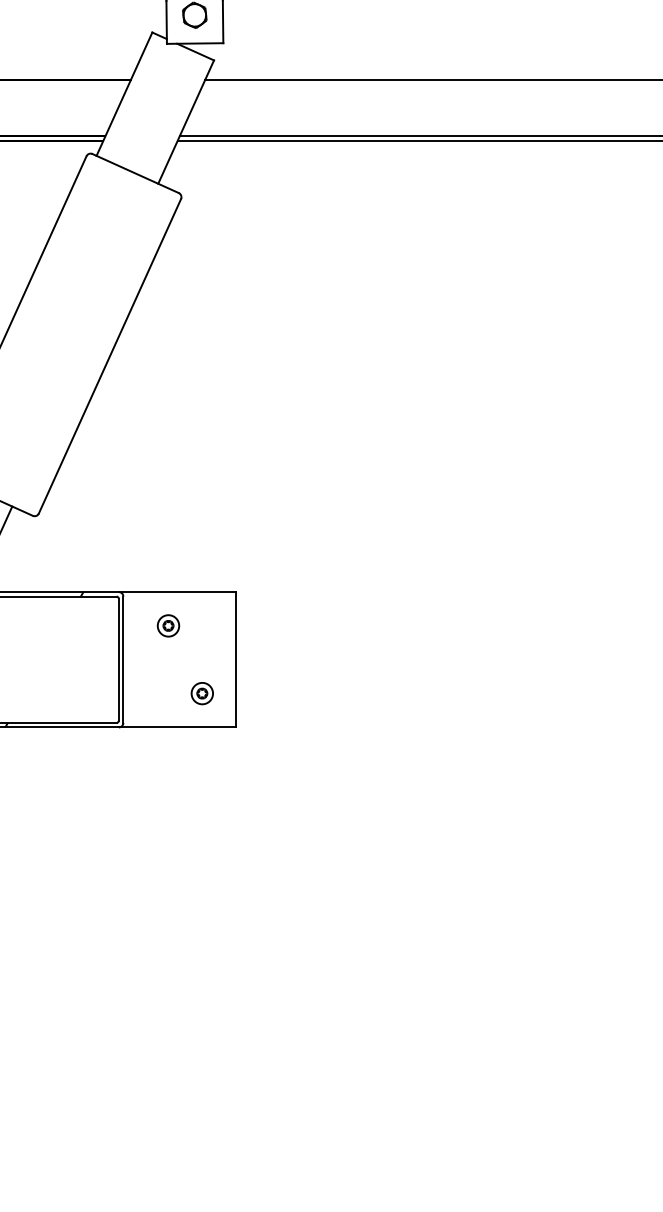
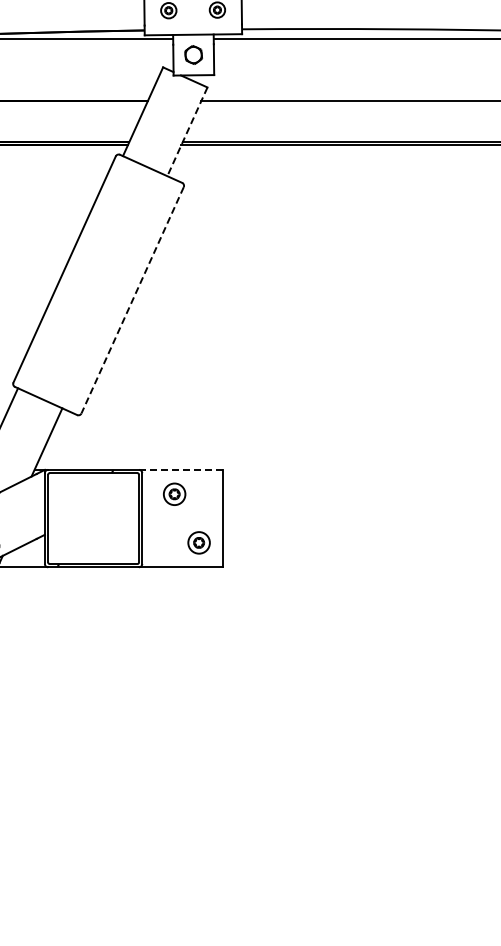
line: (186, 121) -> (187, 131), solid -> dashed
line: (109, 356) -> (132, 300), solid -> dashed
line: (177, 591) -> (181, 469), solid -> dashed
part: (168, 624) -> (174, 493), size x1.4
part: (201, 693) -> (198, 542), size x1.4

